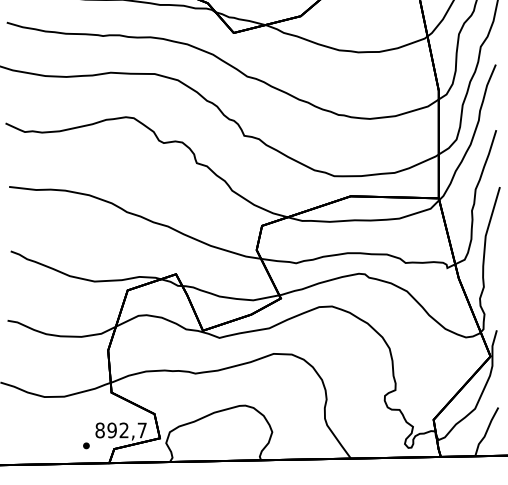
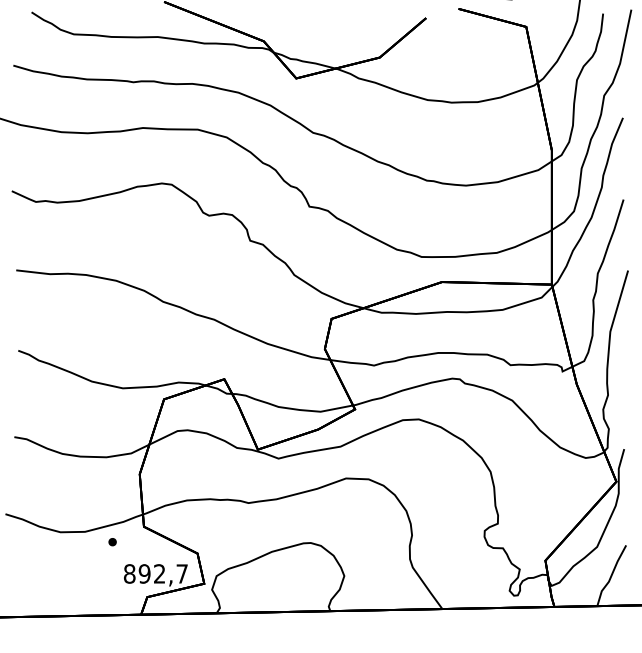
part: (86, 446) -> (112, 542), moved

